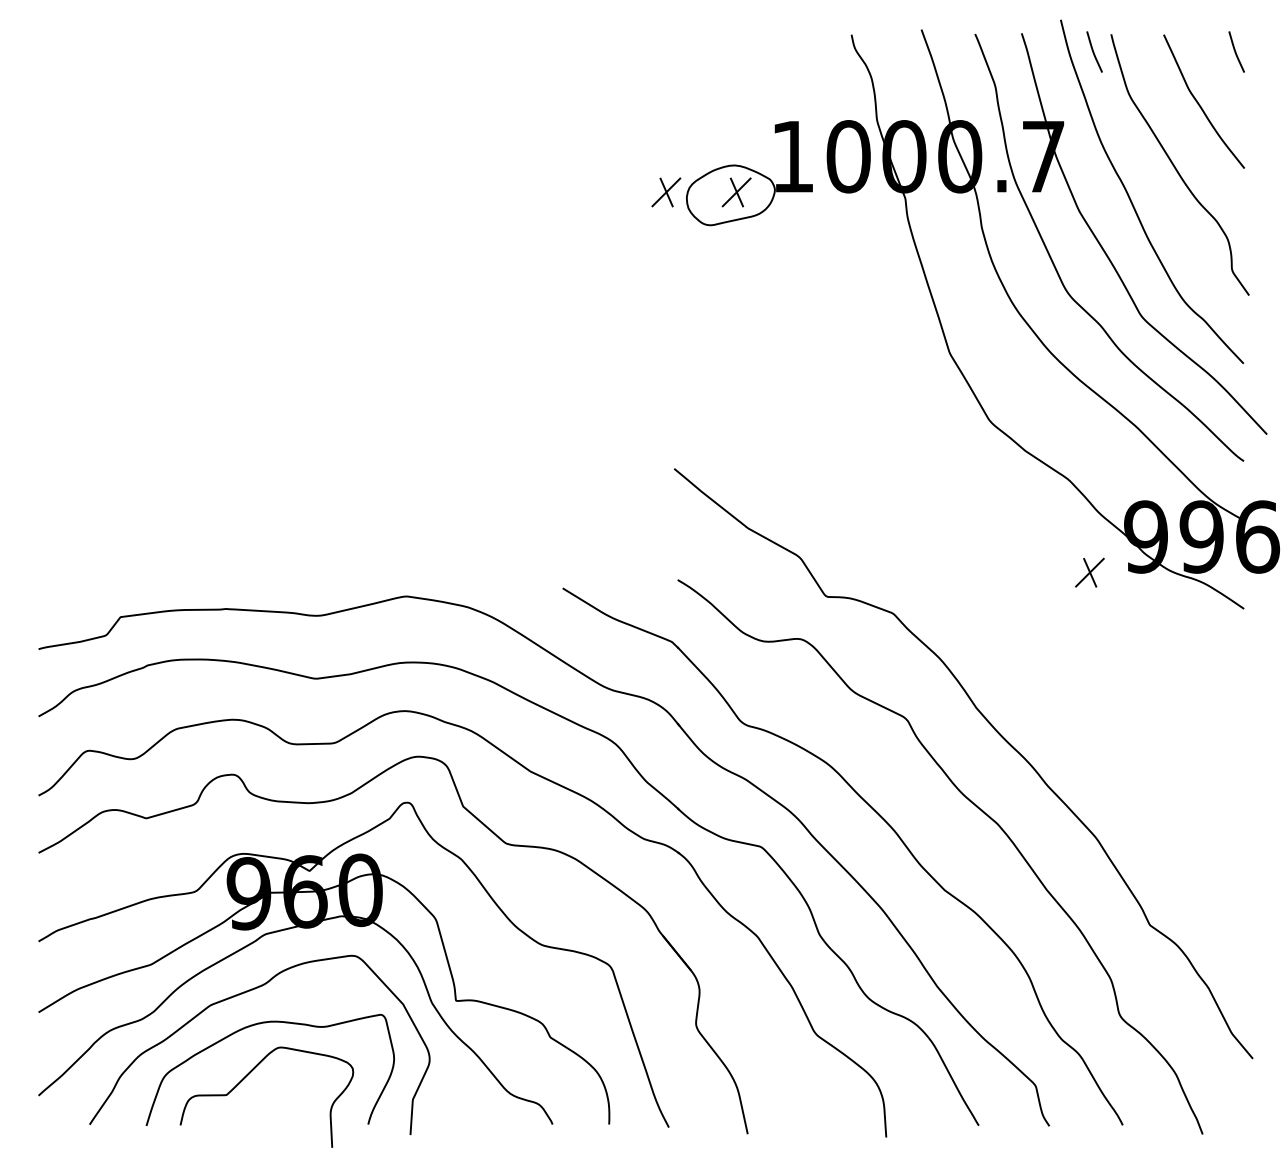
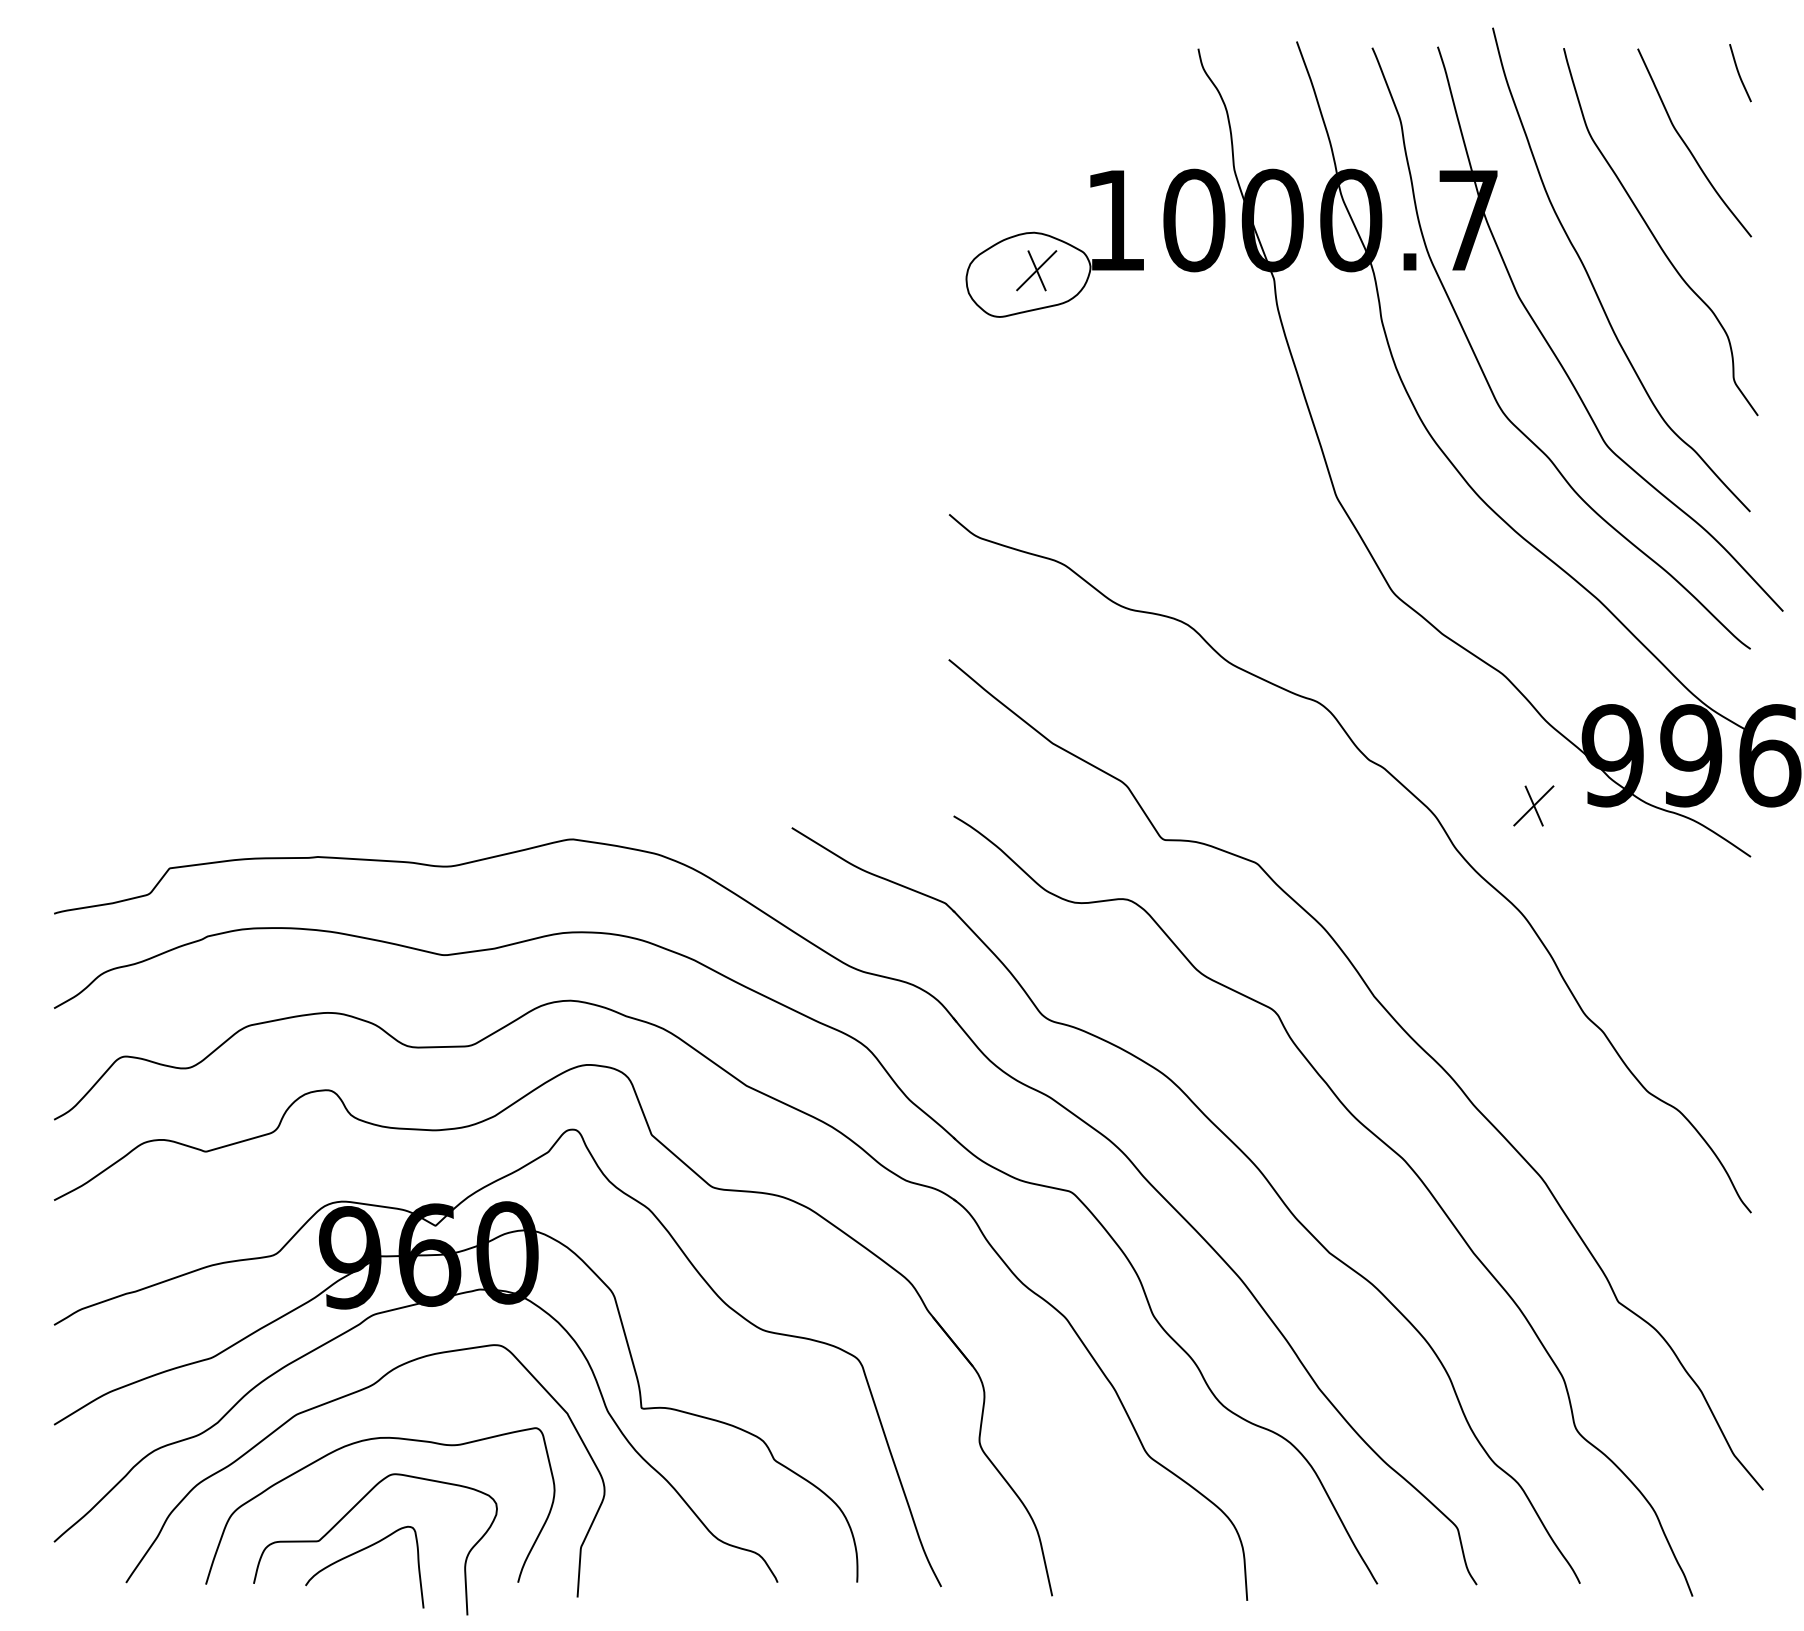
curve: (1093, 52) -> (1539, 73), removed
part: (666, 192) -> (937, 270), removed
curve: (1005, 566) -> (1414, 797), added
curve: (254, 1103) -> (357, 1553), added

